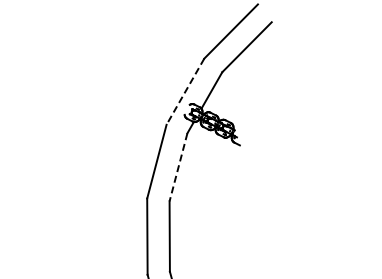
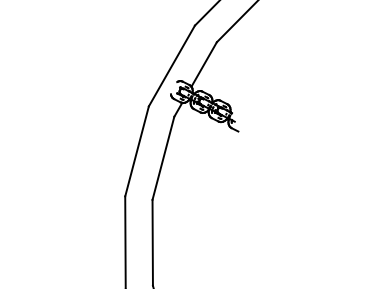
line: (185, 92) -> (171, 66), dashed -> solid
line: (178, 167) -> (163, 158), dashed -> solid

